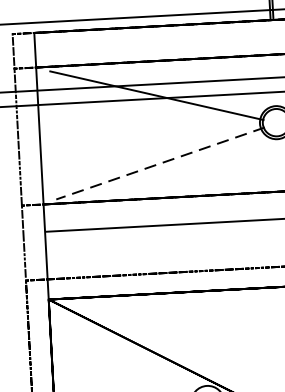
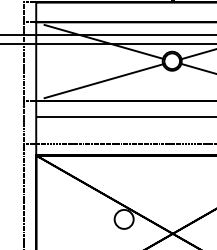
line: (160, 164) -> (104, 81), dashed -> solid

